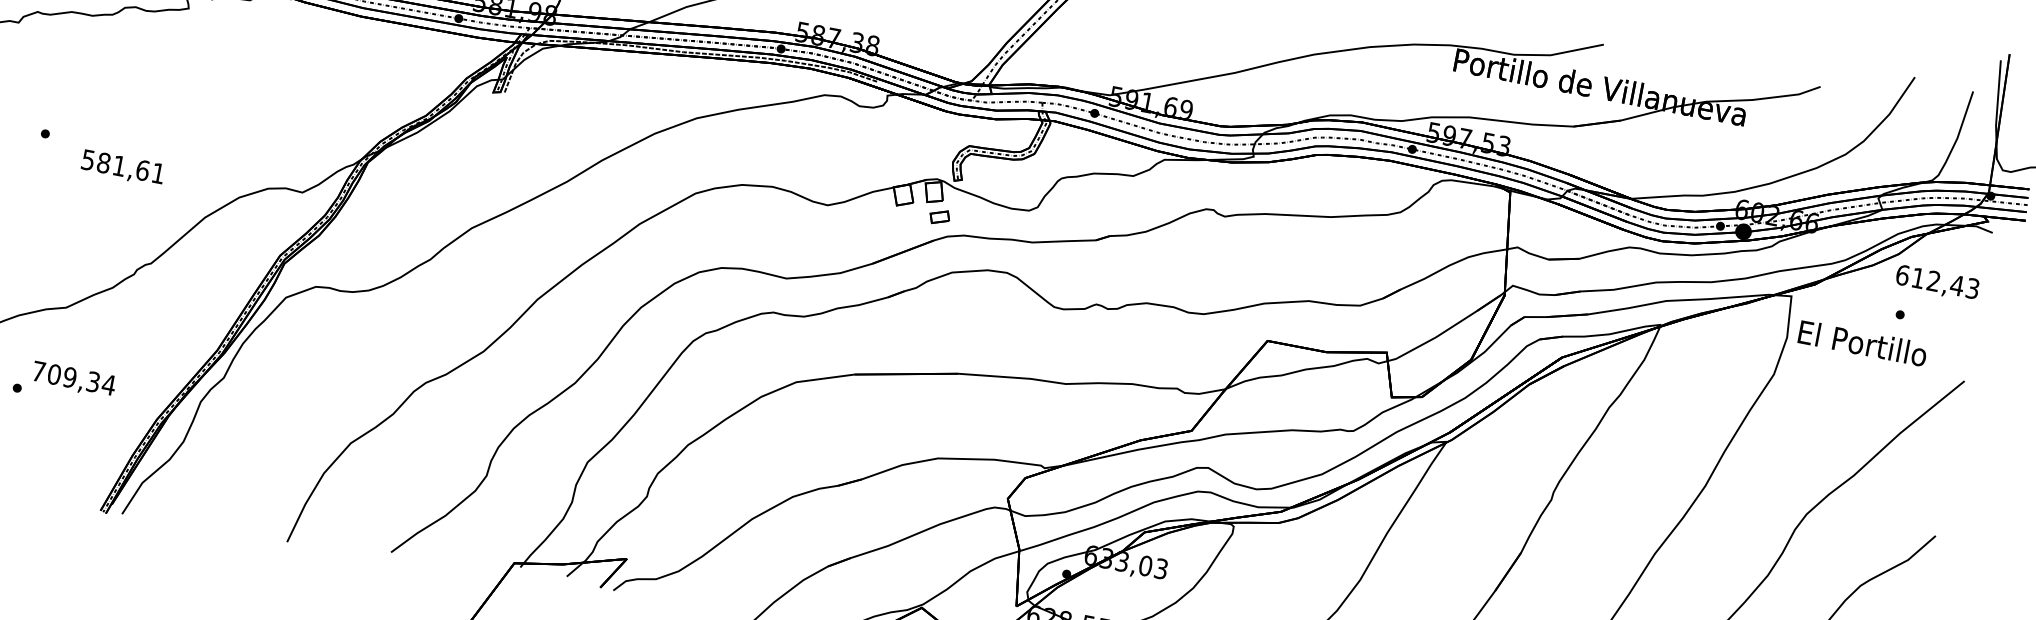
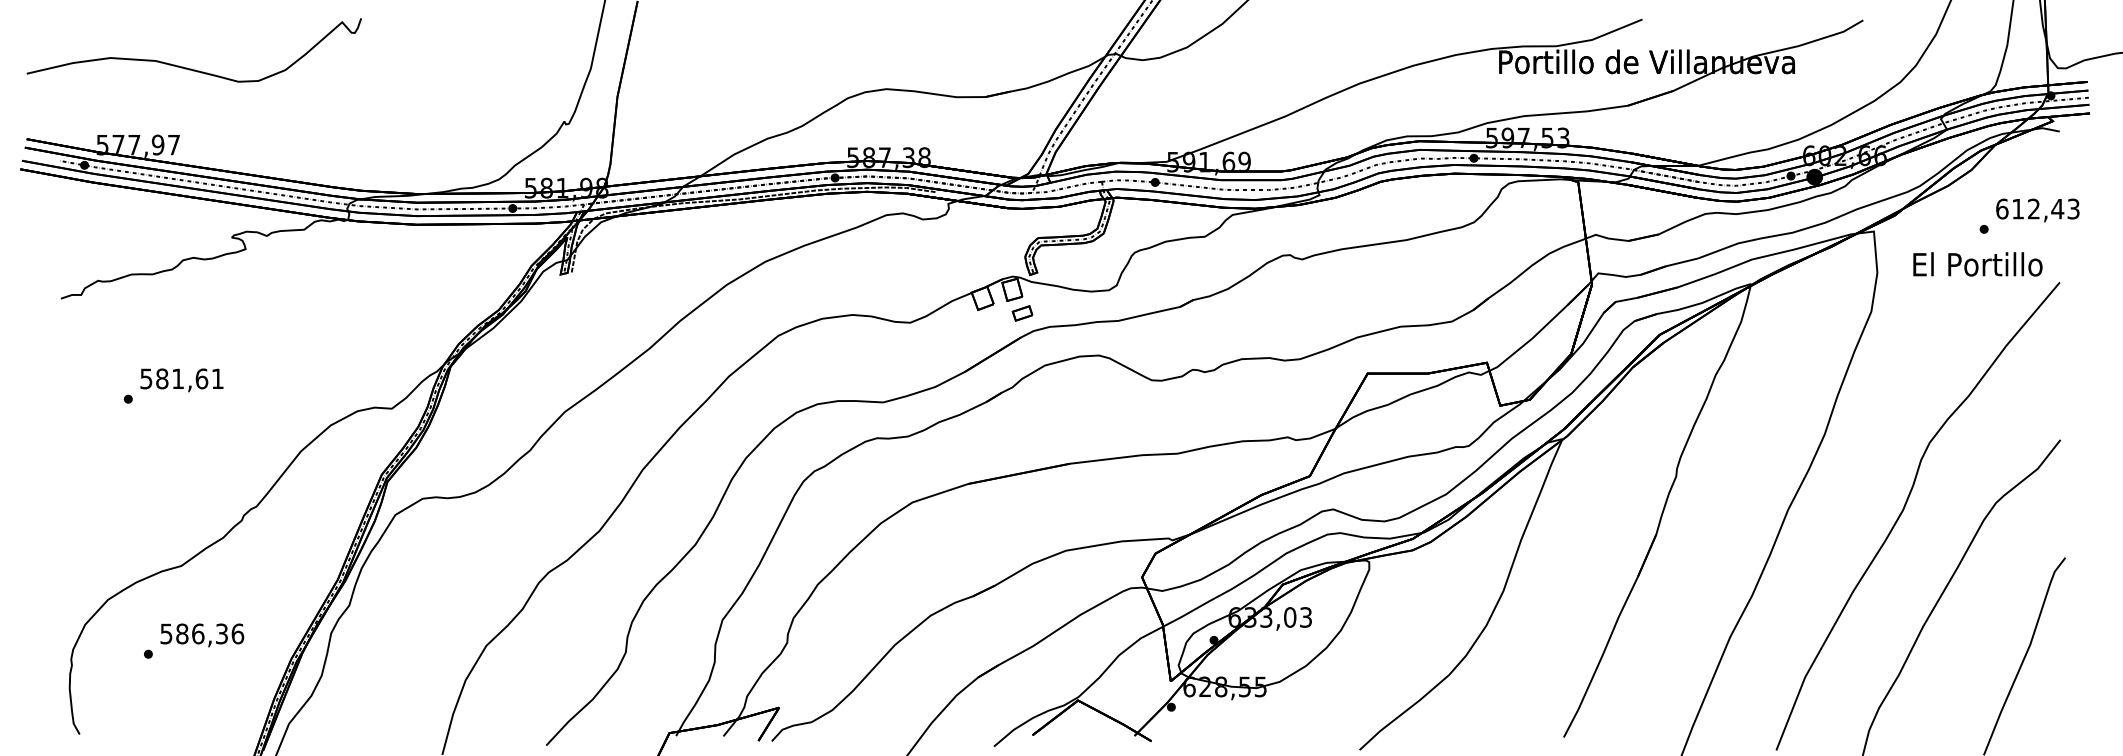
text: (122, 168) -> (181, 380), moved
text: (1937, 283) -> (2037, 210), moved
text: (1862, 343) -> (1977, 264), moved
text: (74, 377) -> (202, 633), 709,34 -> 586,36

